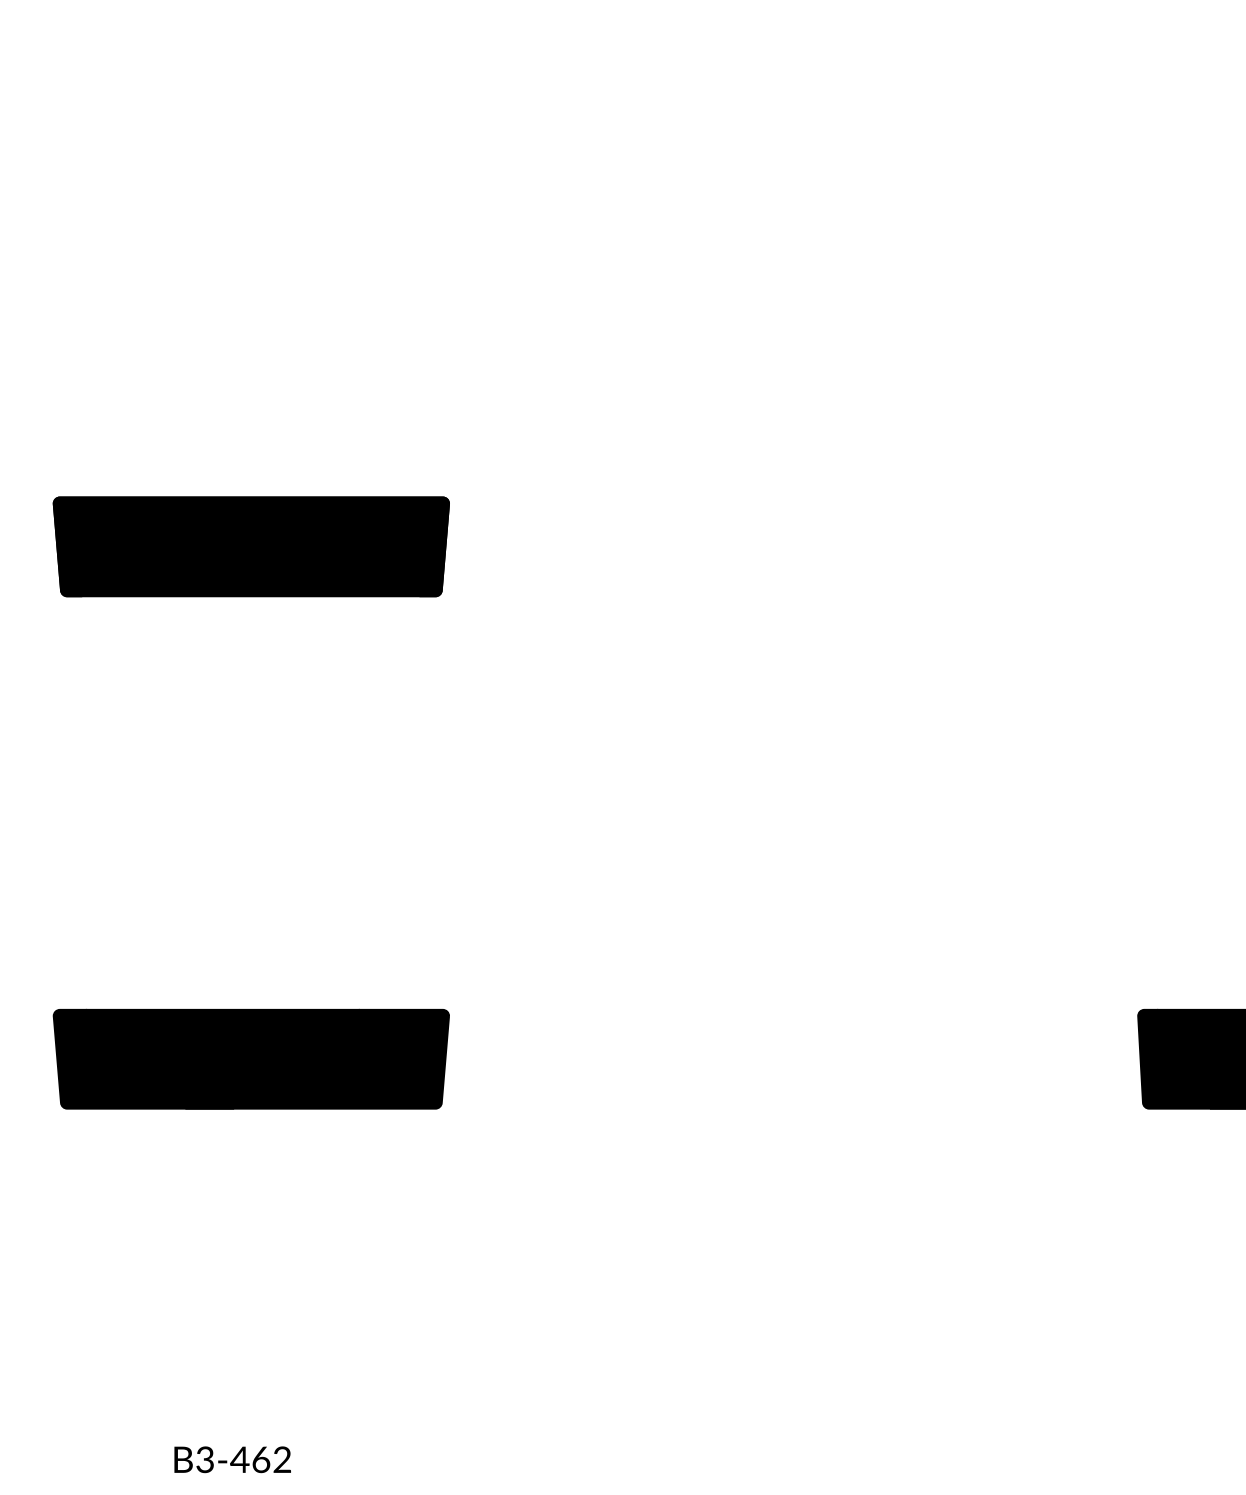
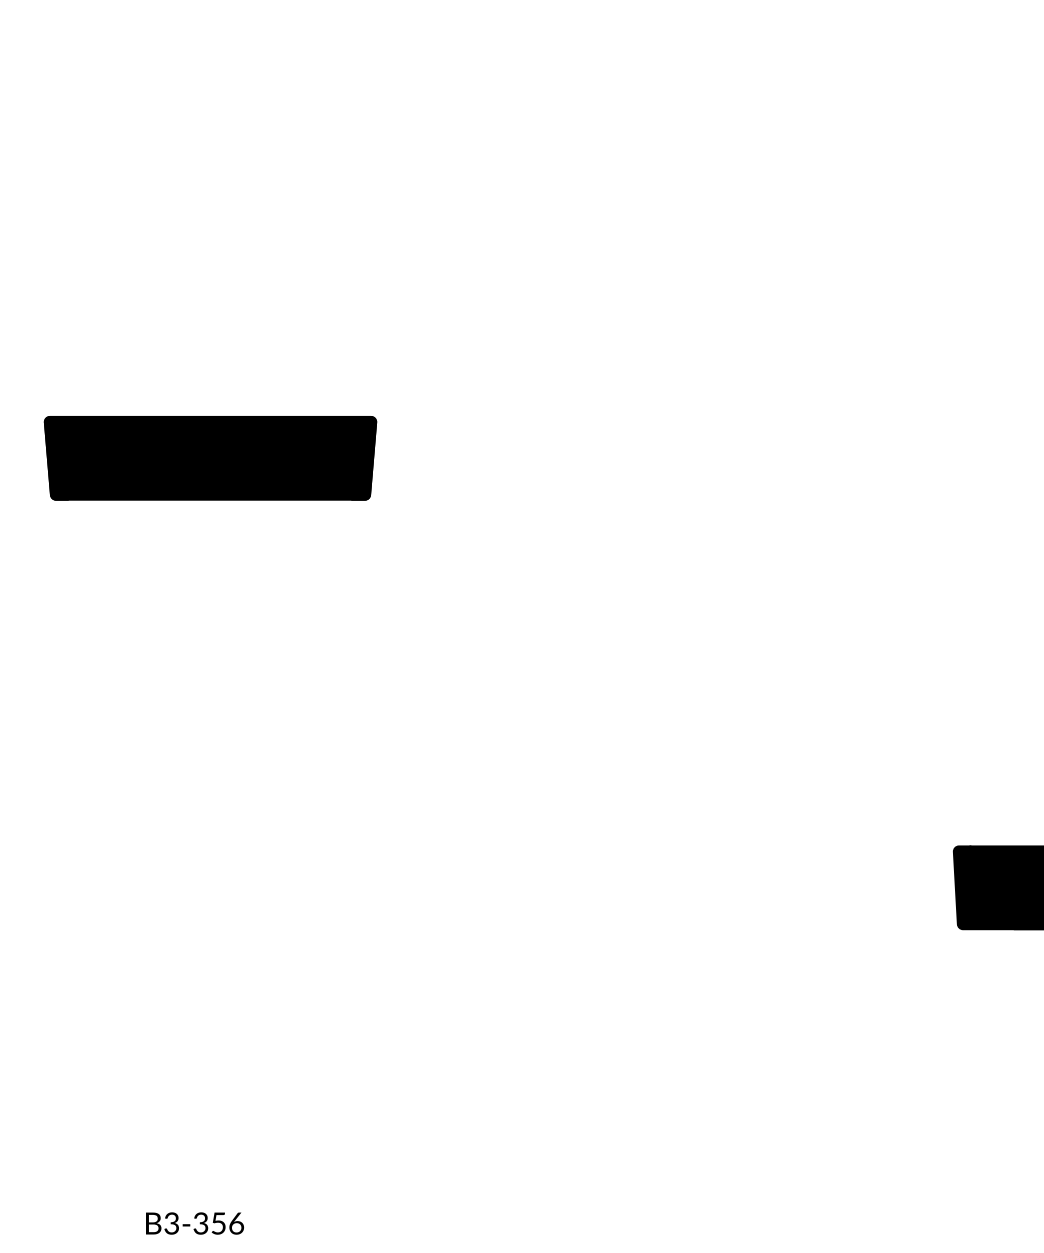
part: (250, 1058) -> (209, 887), removed
text: (260, 1459) -> (218, 1223), B3-462 -> B3-356

